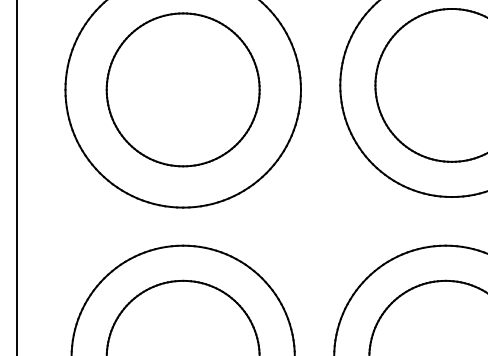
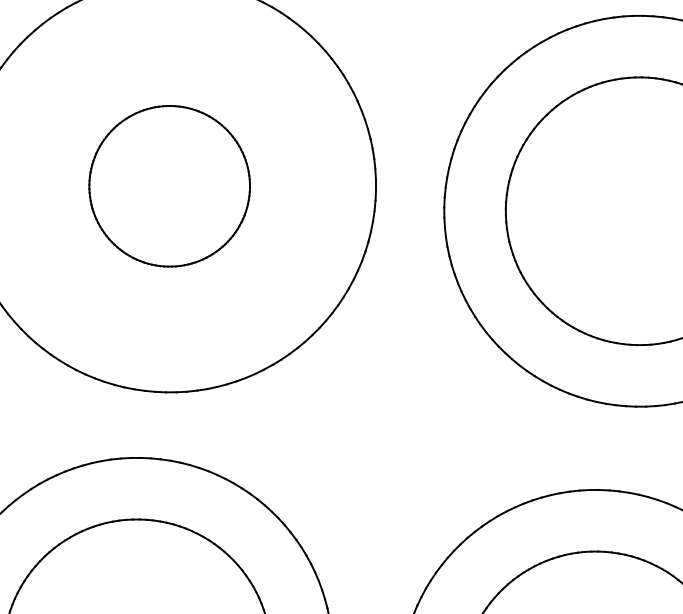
part: (182, 89) -> (168, 185), size x0.6

